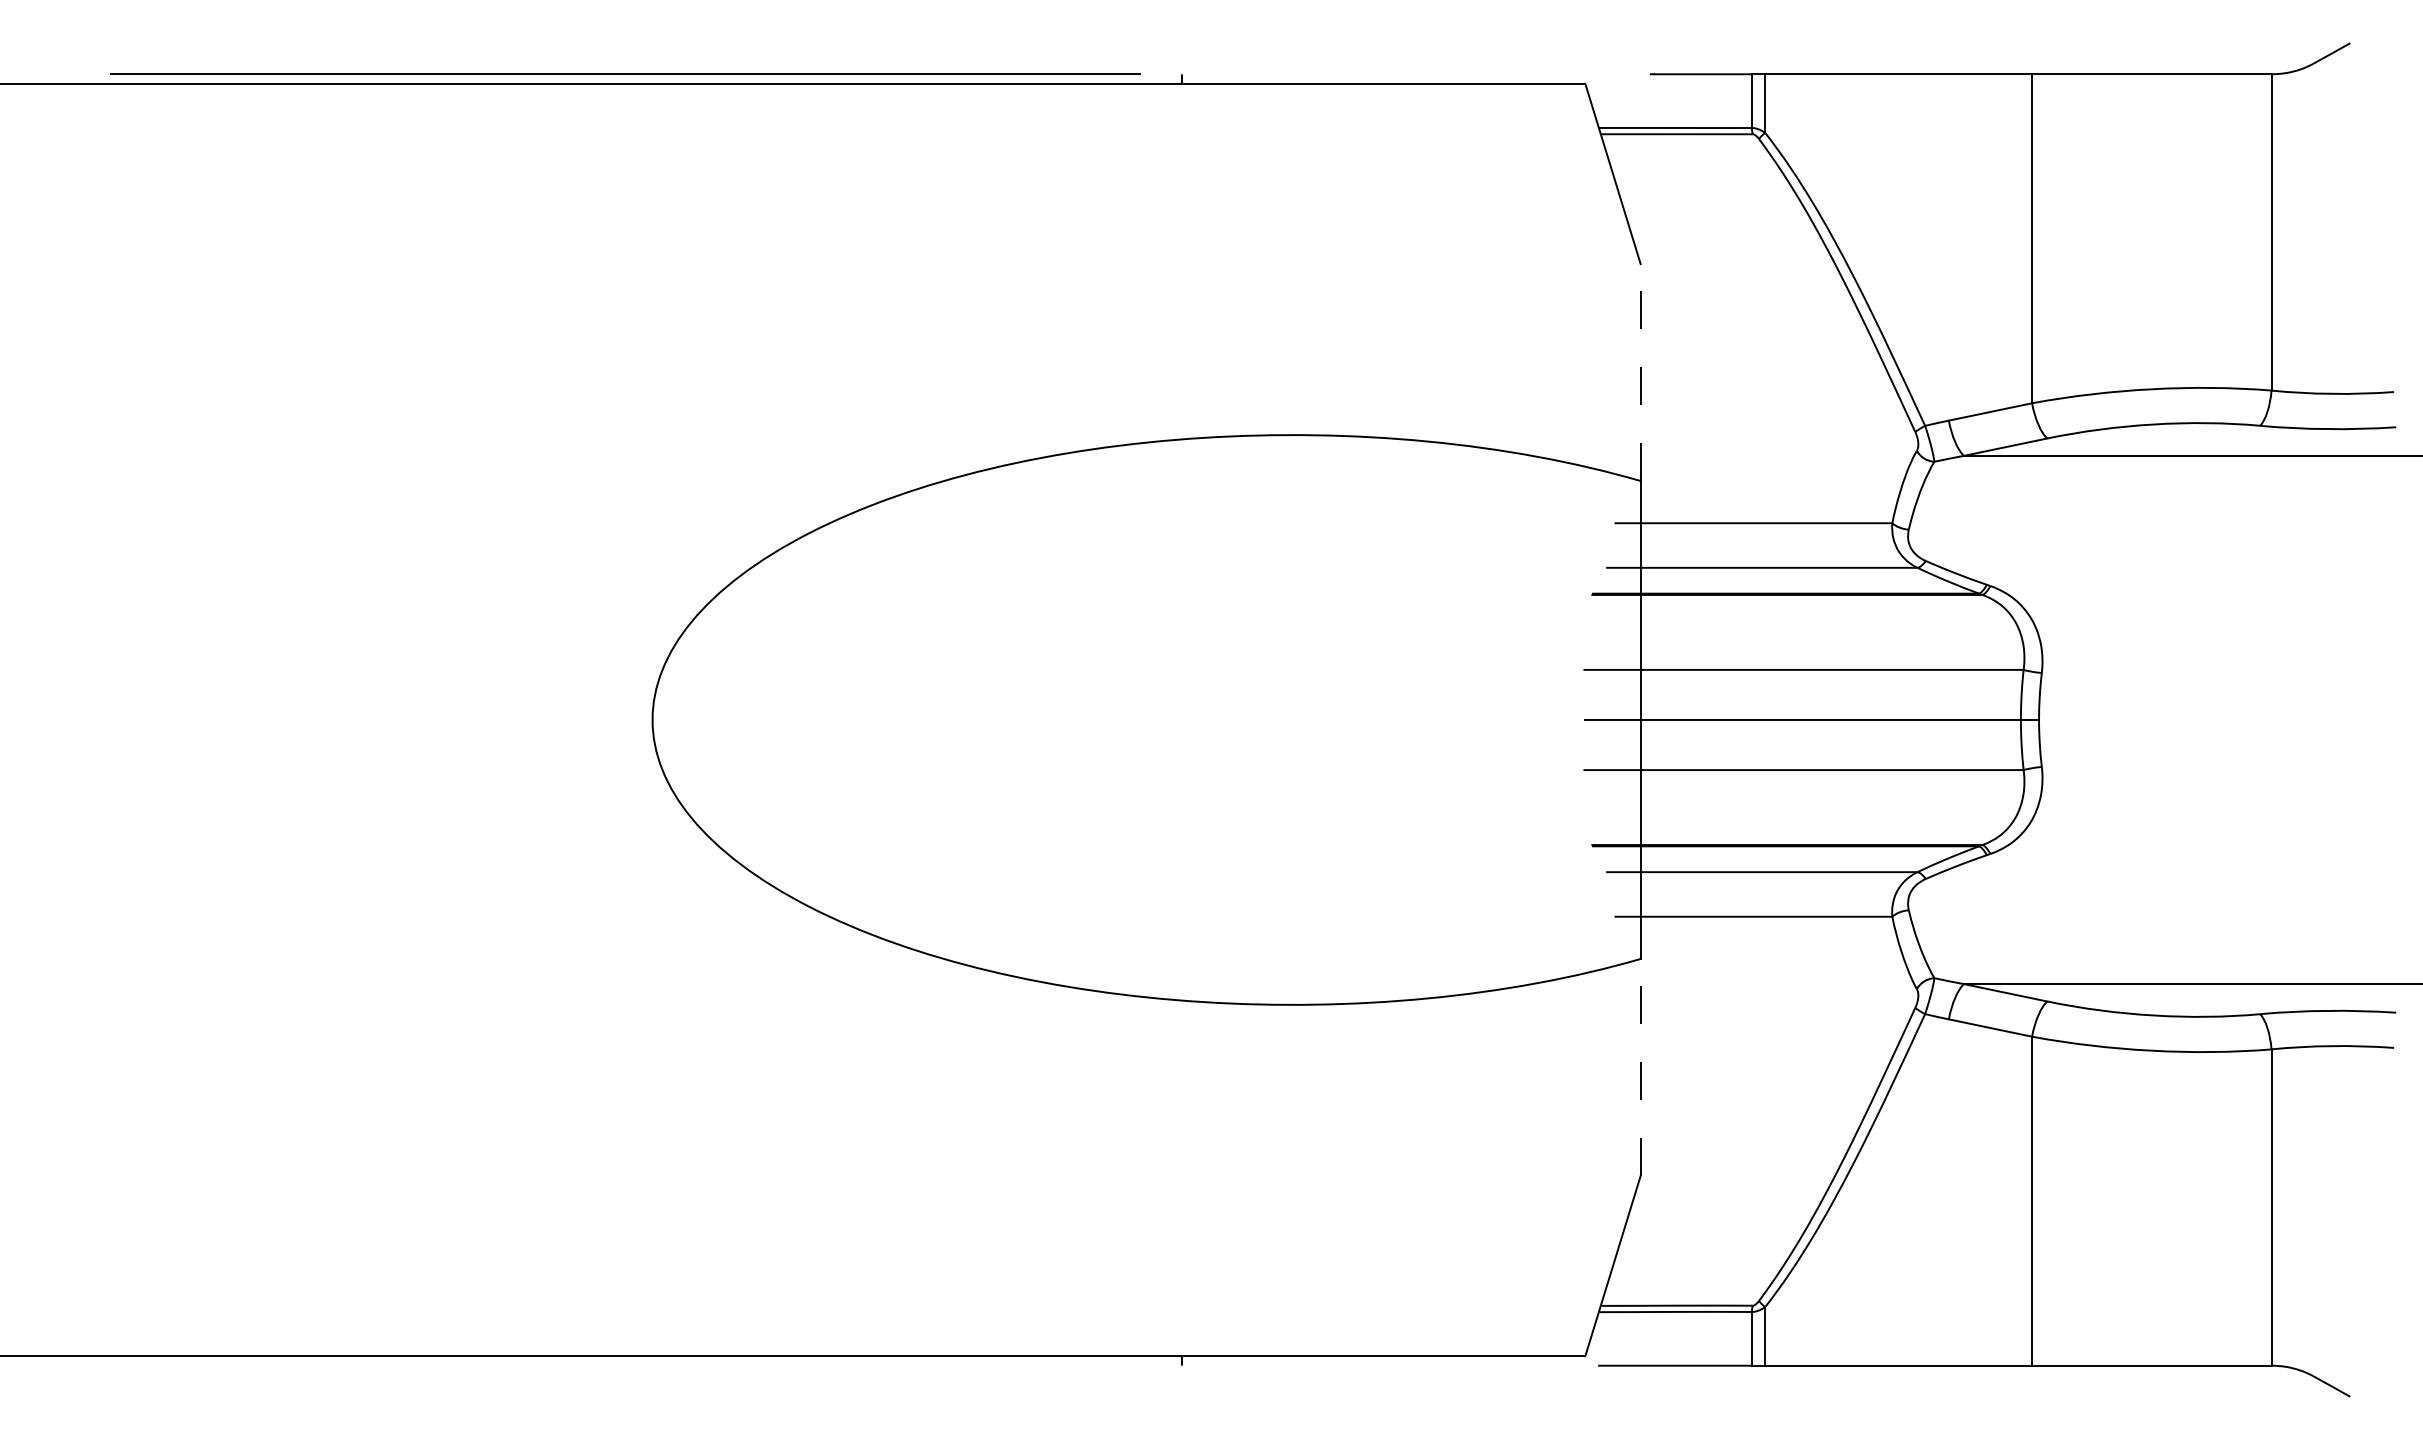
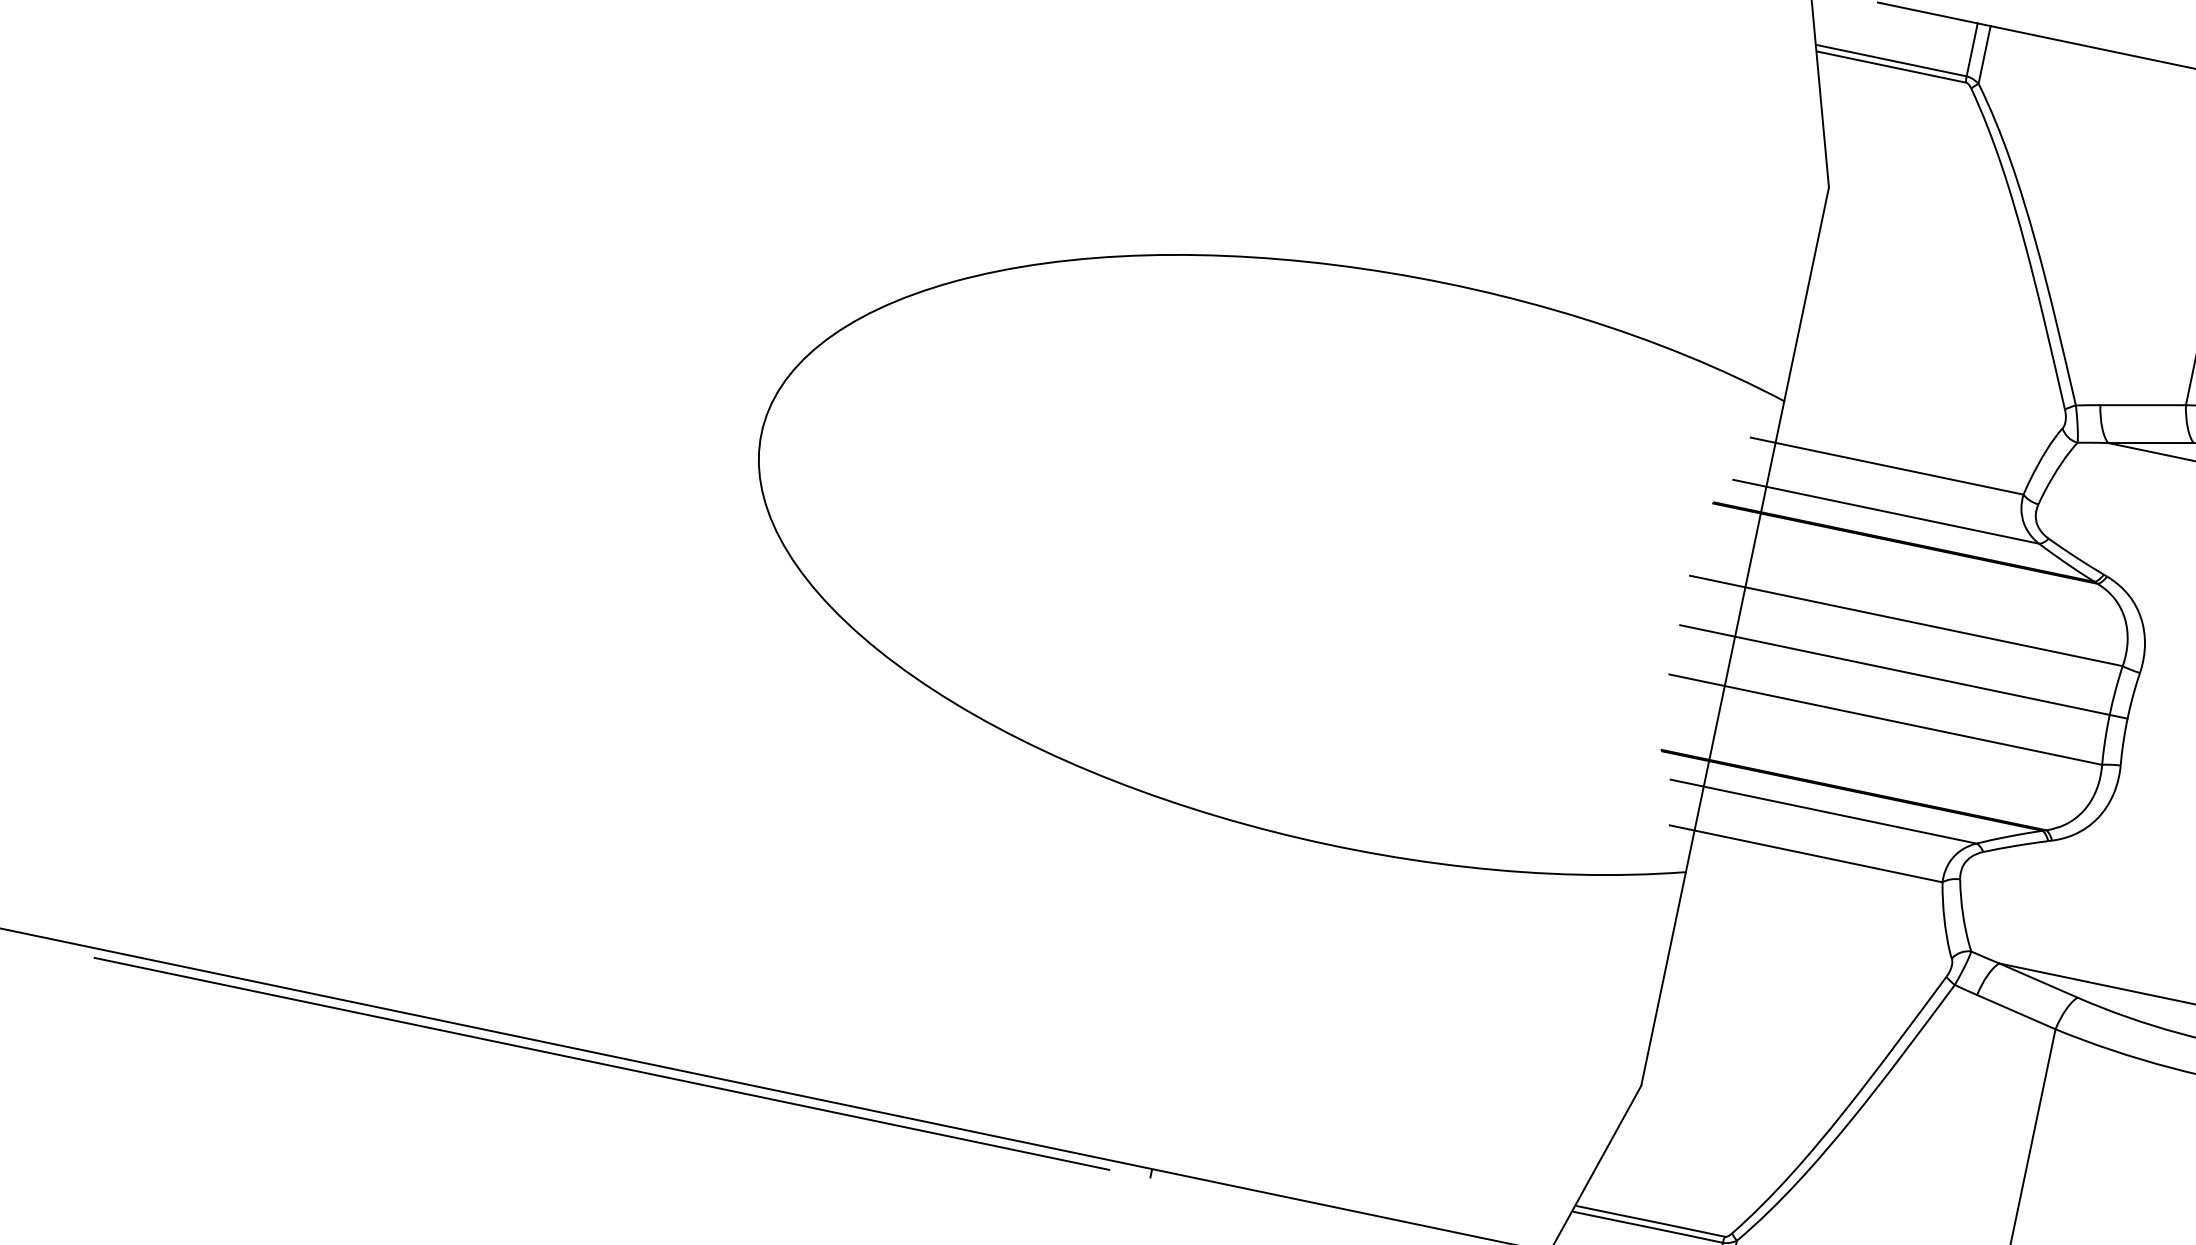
line: (1640, 372) -> (1806, 294), dashed -> solid
line: (1640, 1066) -> (1663, 978), dashed -> solid
line: (625, 1365) -> (602, 1063), added

